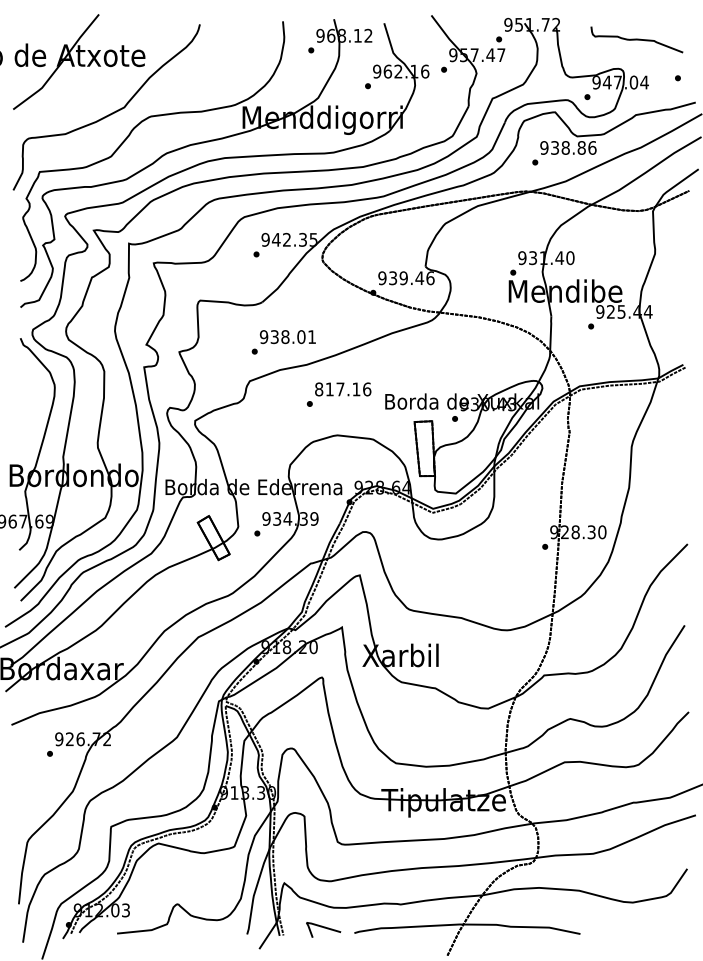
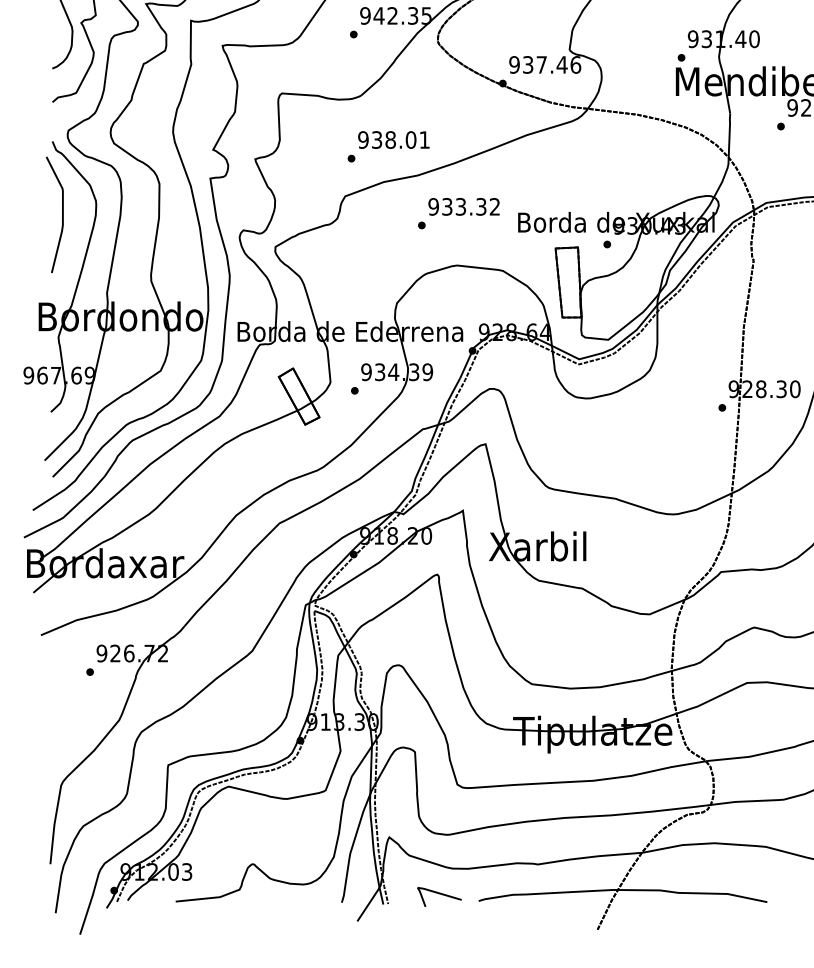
text: (403, 278) -> (541, 65), 939.46 -> 937.46
text: (343, 389) -> (464, 206), 817.16 -> 933.32
curve: (27, 395) -> (61, 214), added

